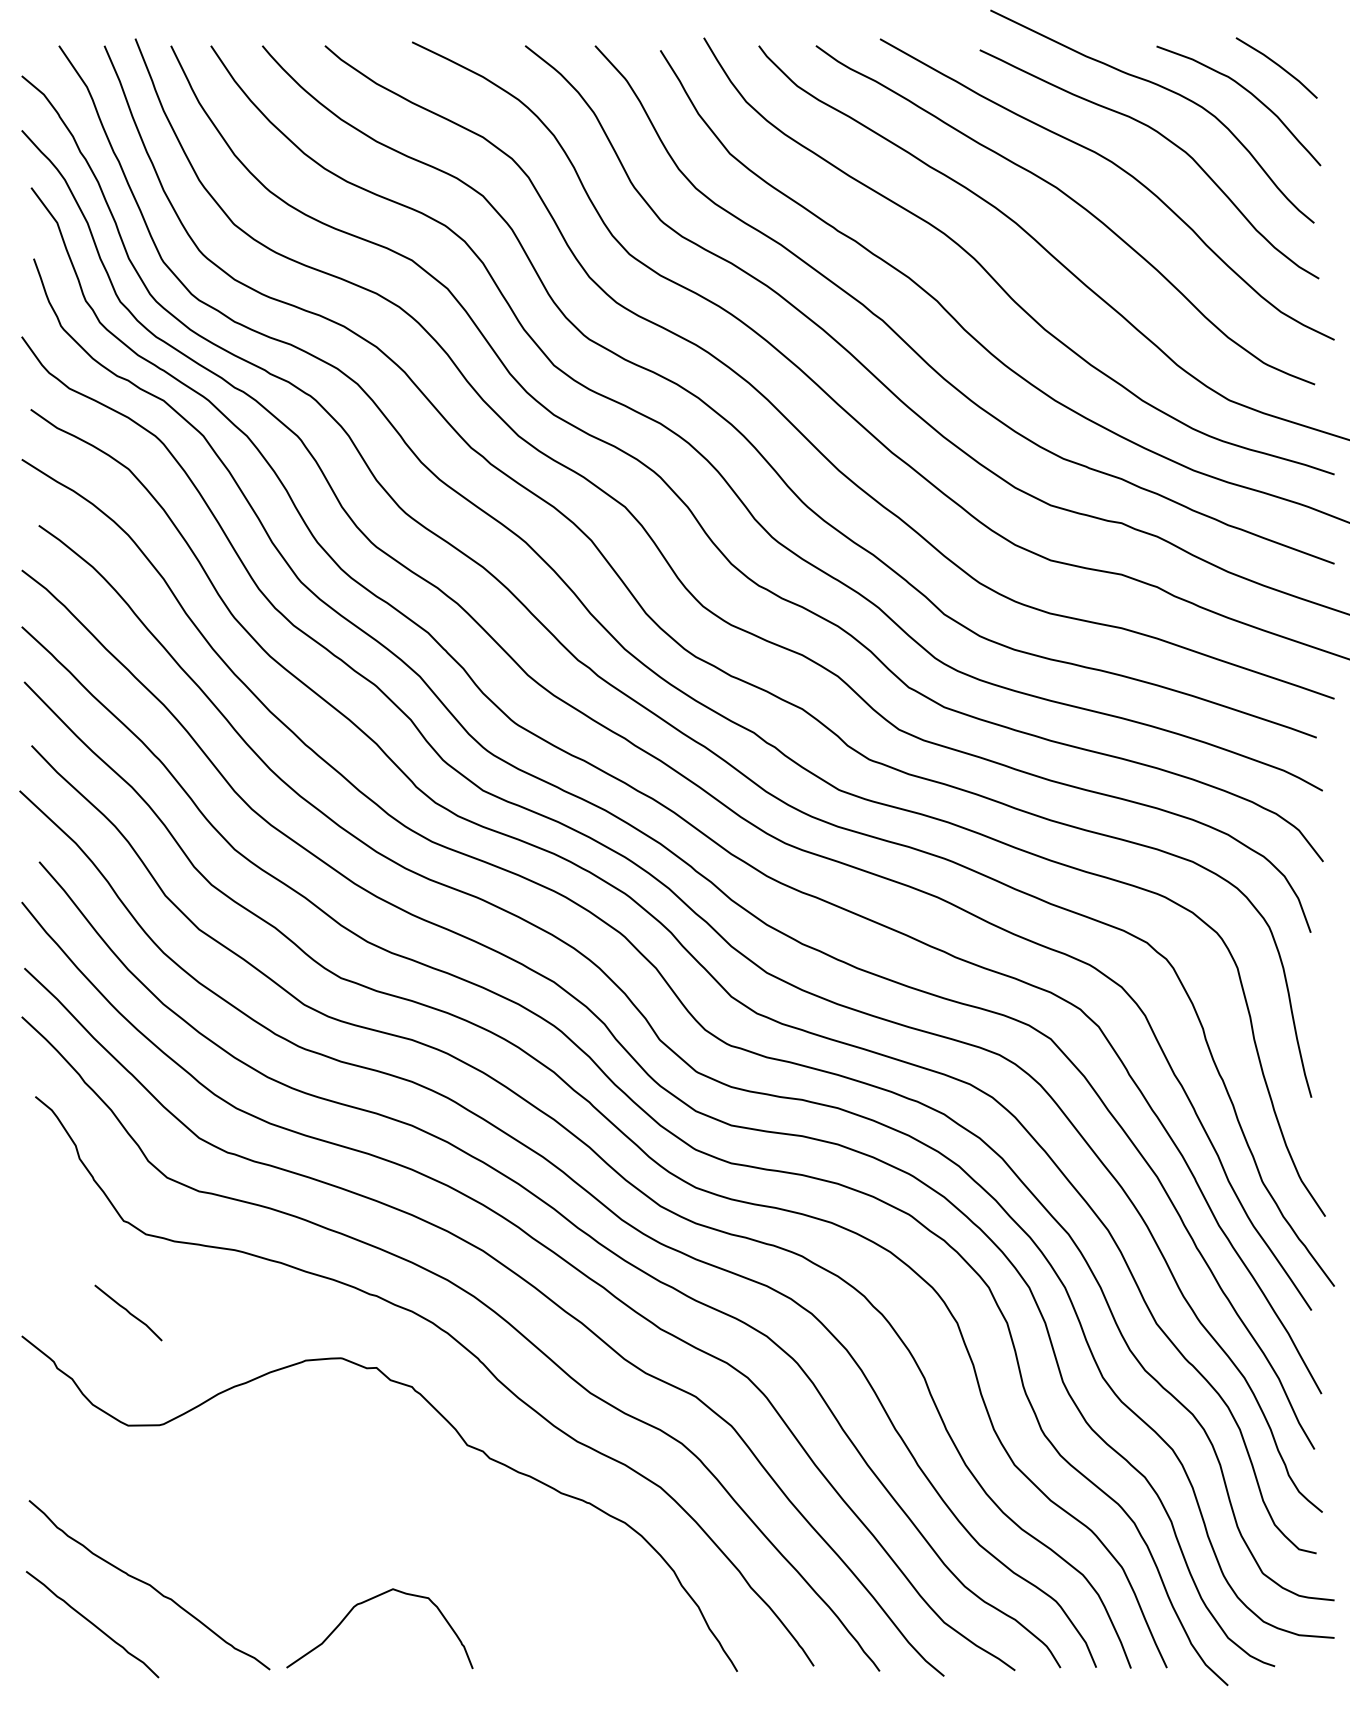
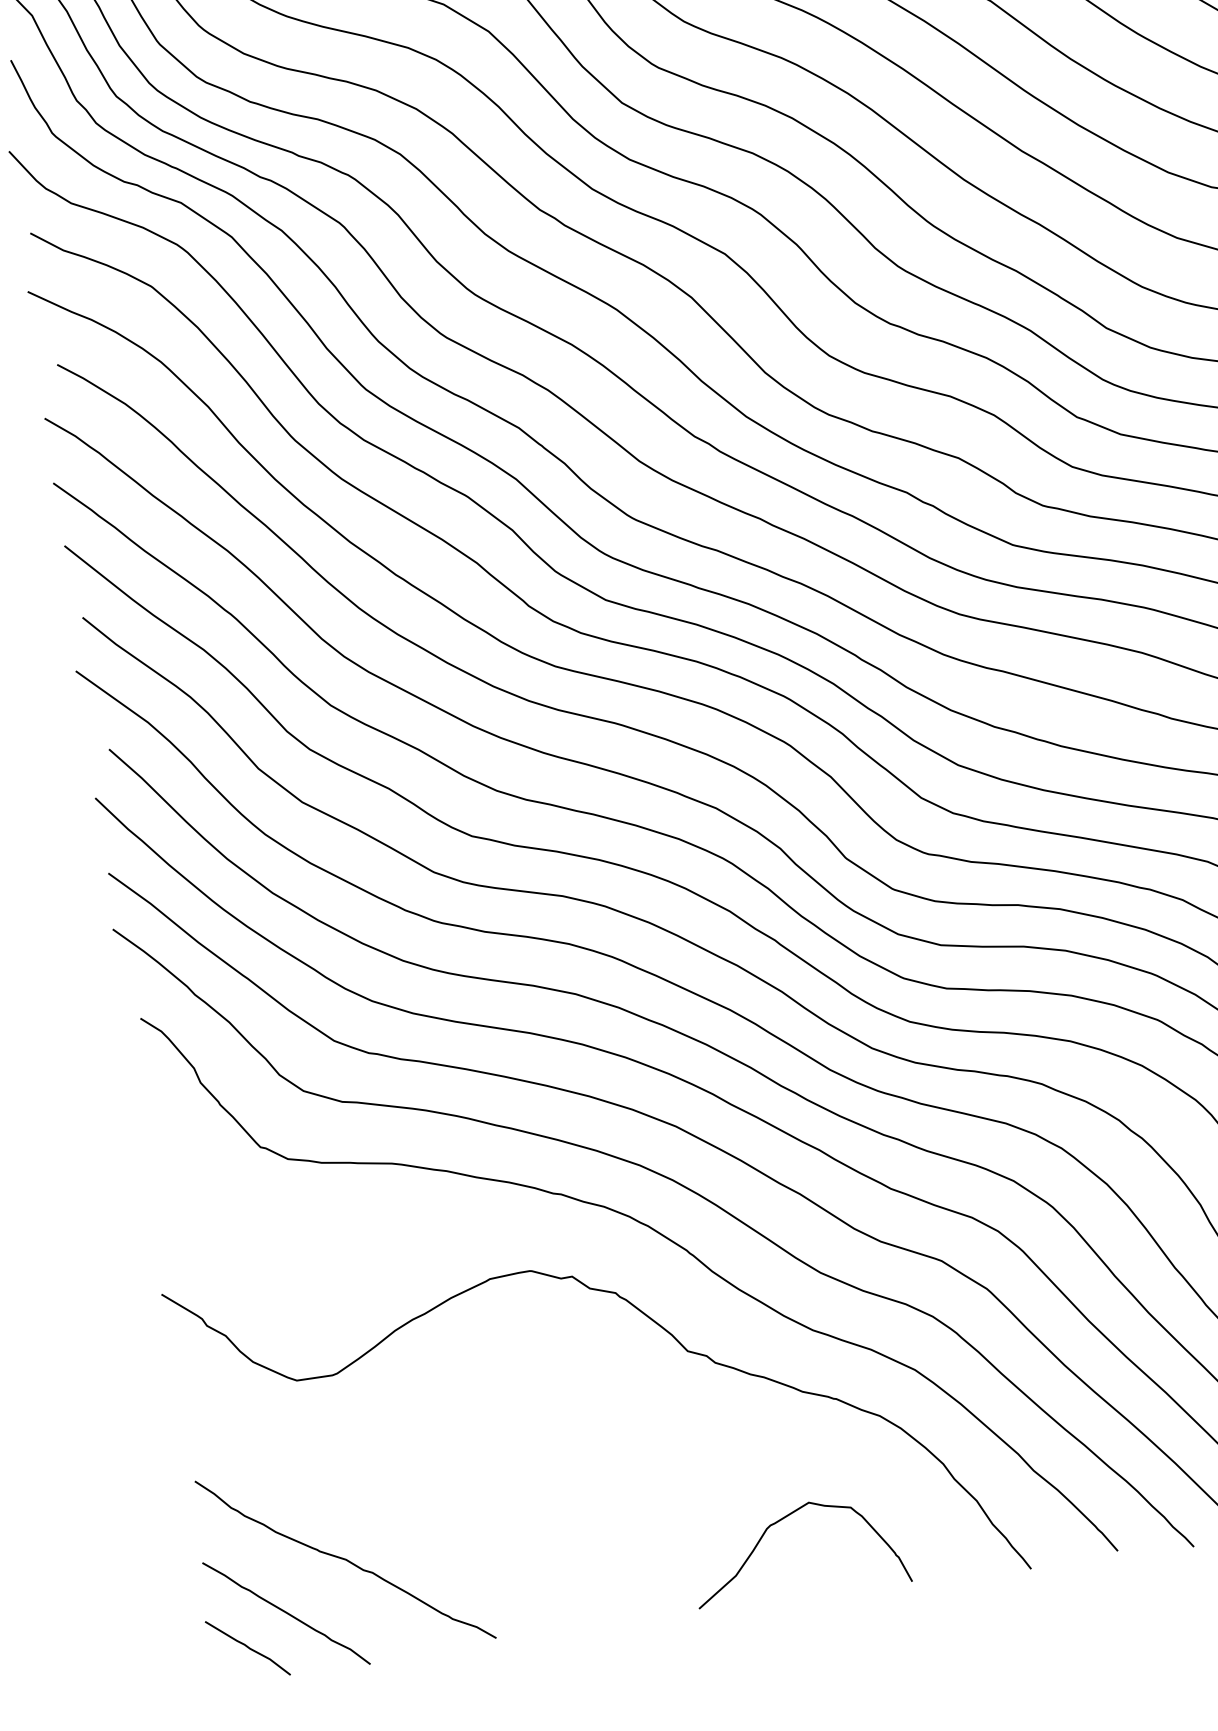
curve: (128, 1312) -> (247, 1647), moved
curve: (370, 1600) -> (784, 1519), moved

